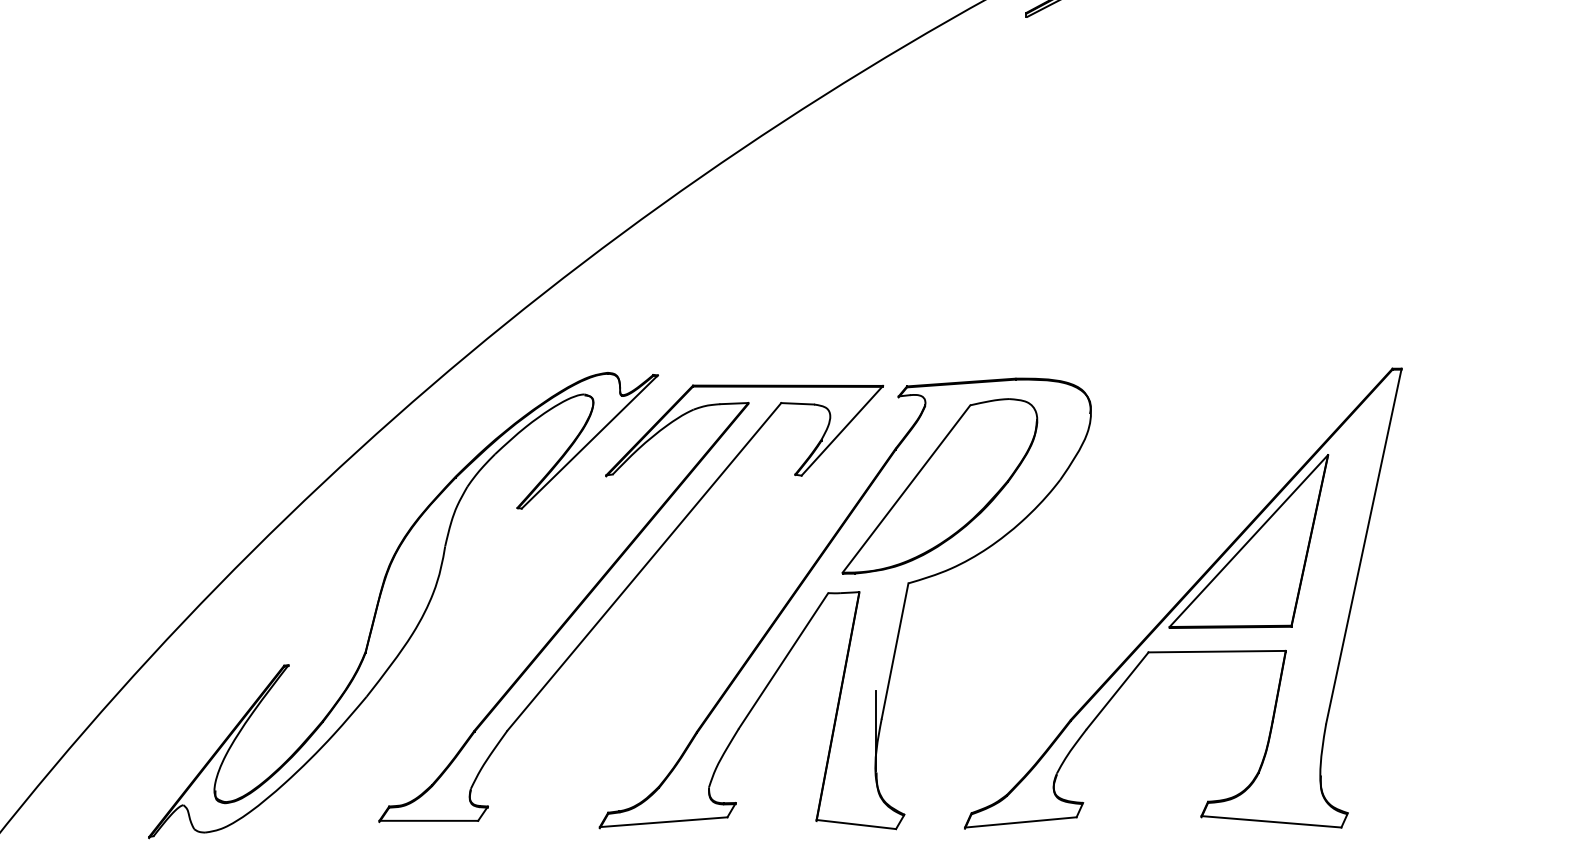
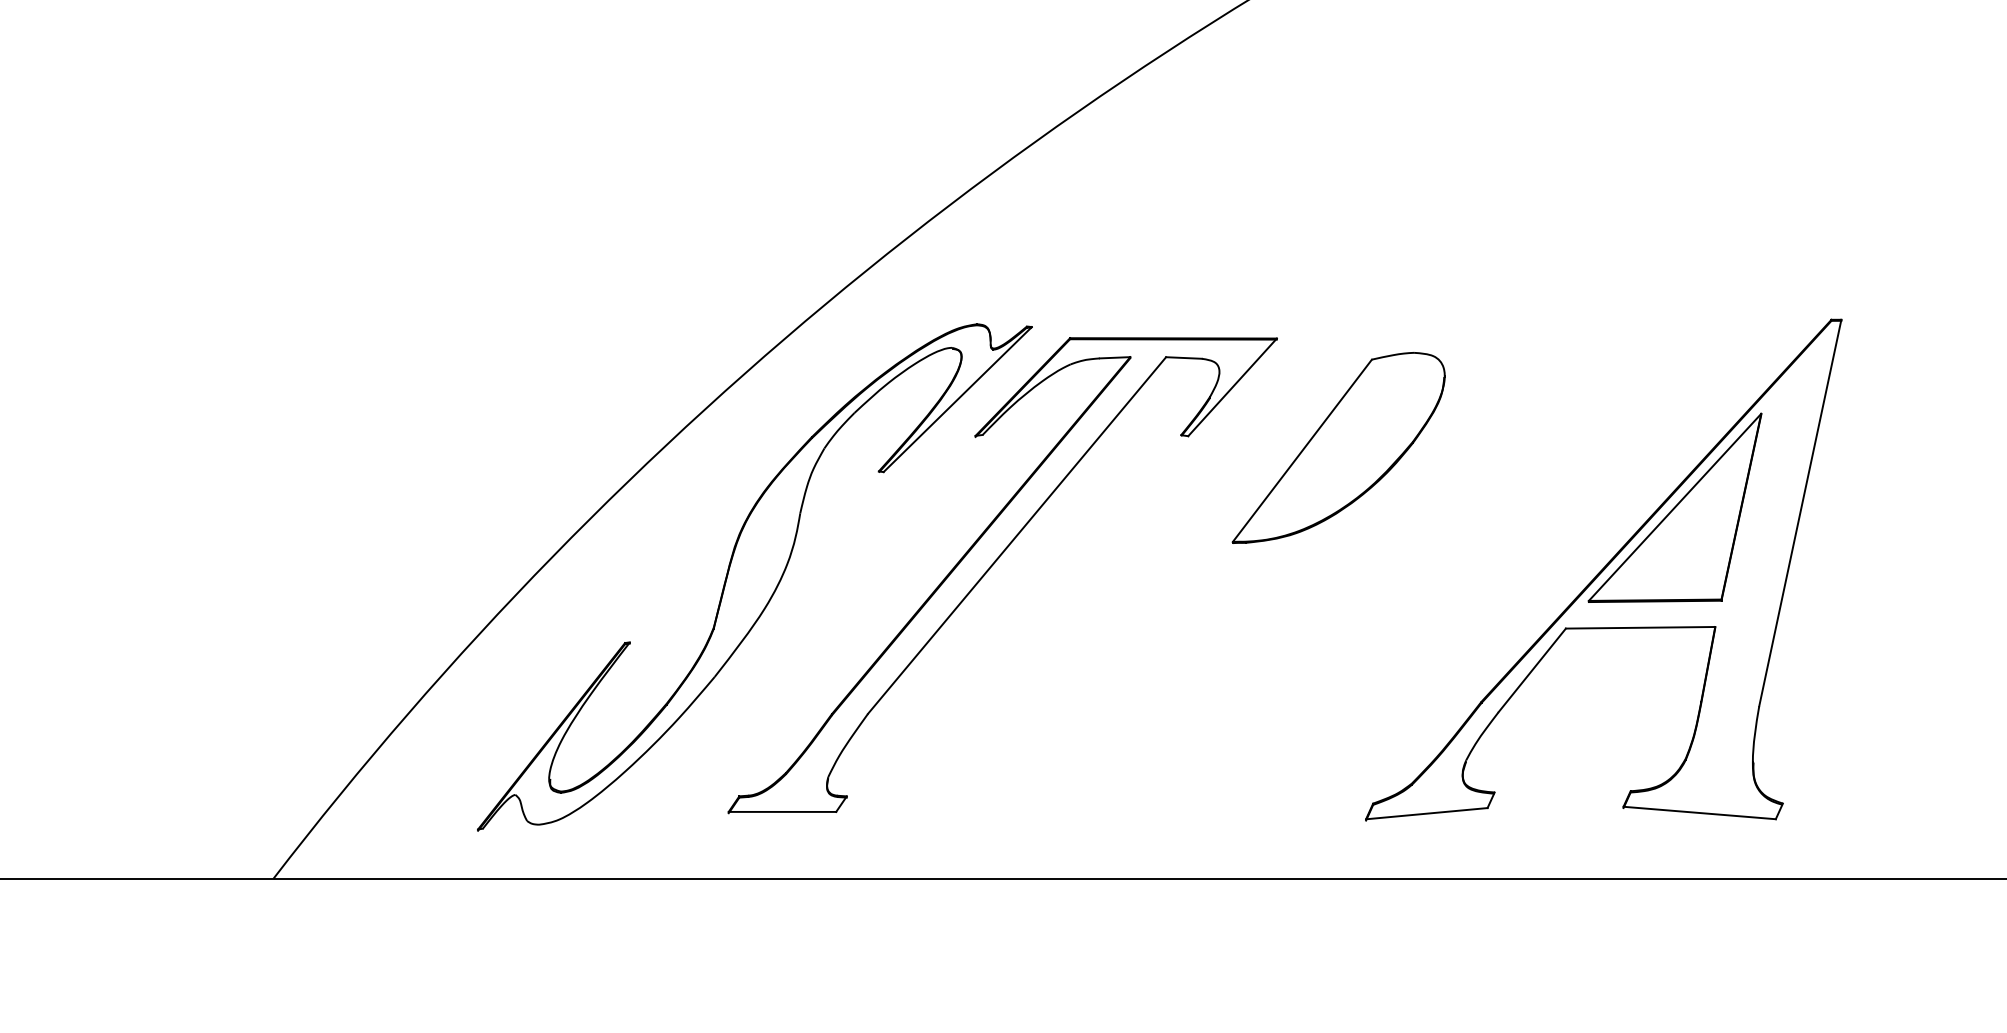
part: (845, 593) -> (1235, 564), removed

